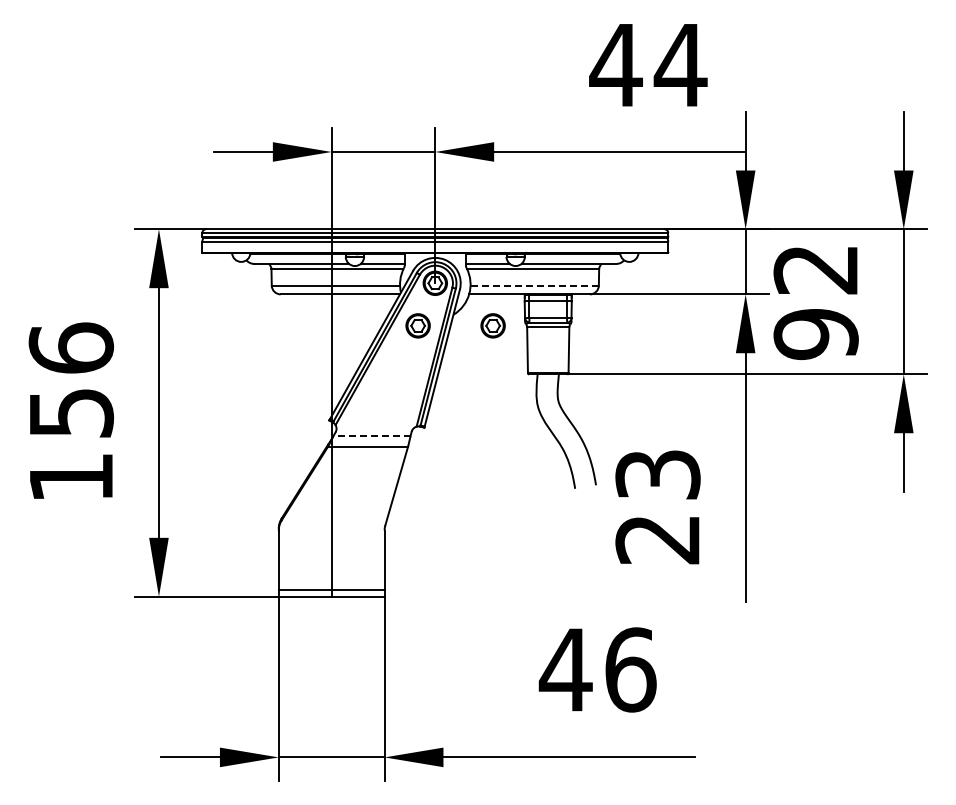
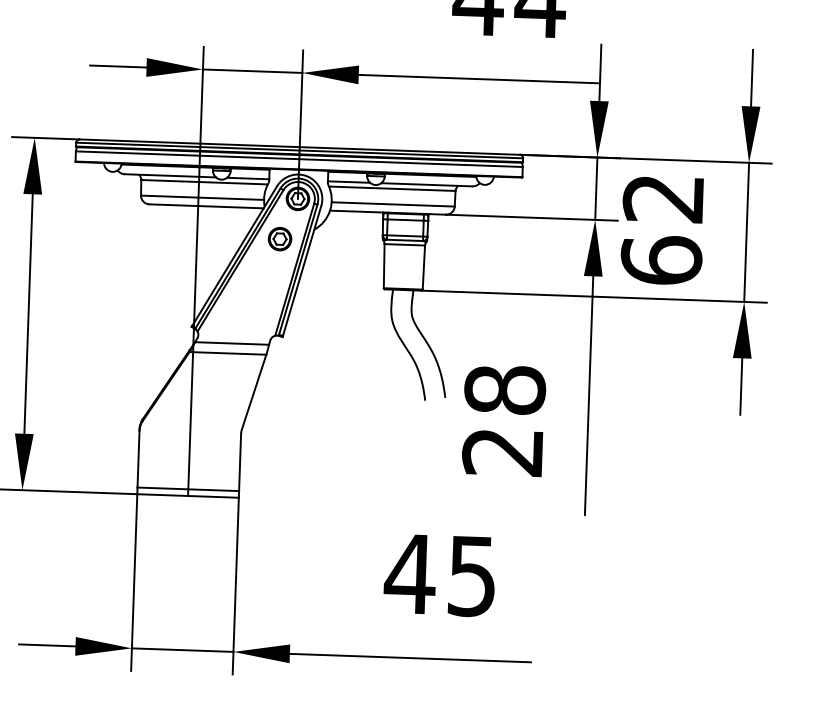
line: (534, 285) -> (393, 204), dashed -> solid
part: (492, 325) -> (351, 241), removed
text: (815, 334) -> (660, 260), 92 -> 62
line: (371, 436) -> (231, 343), dashed -> solid
text: (657, 474) -> (504, 389), 23 -> 28
text: (630, 669) -> (472, 575), 46 -> 45

